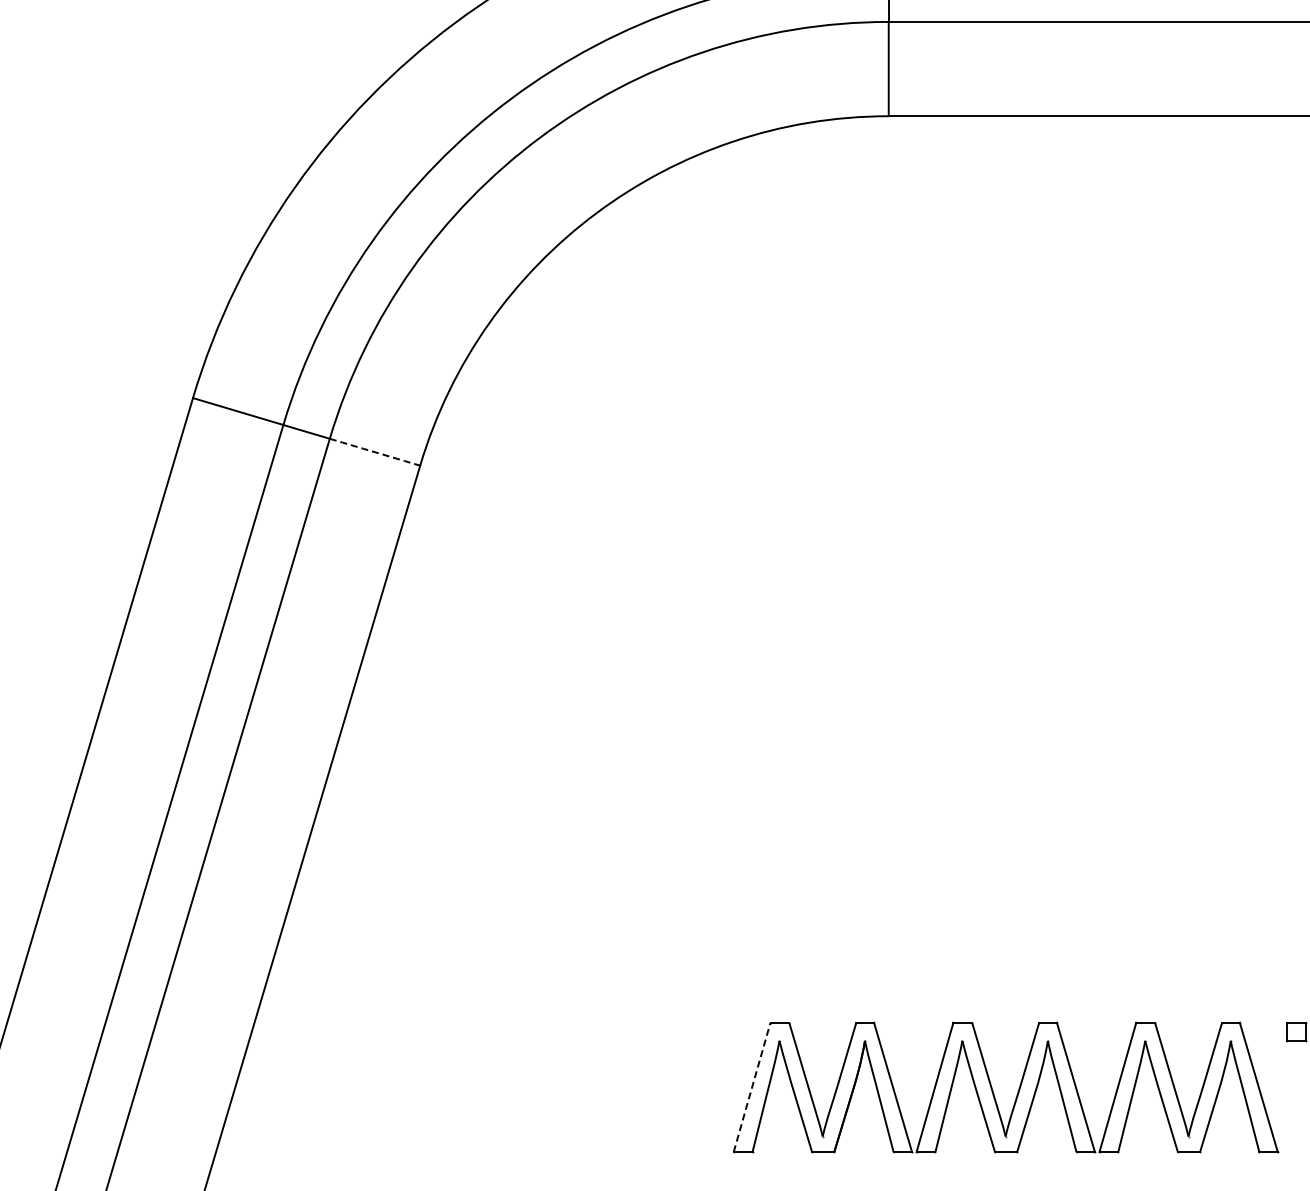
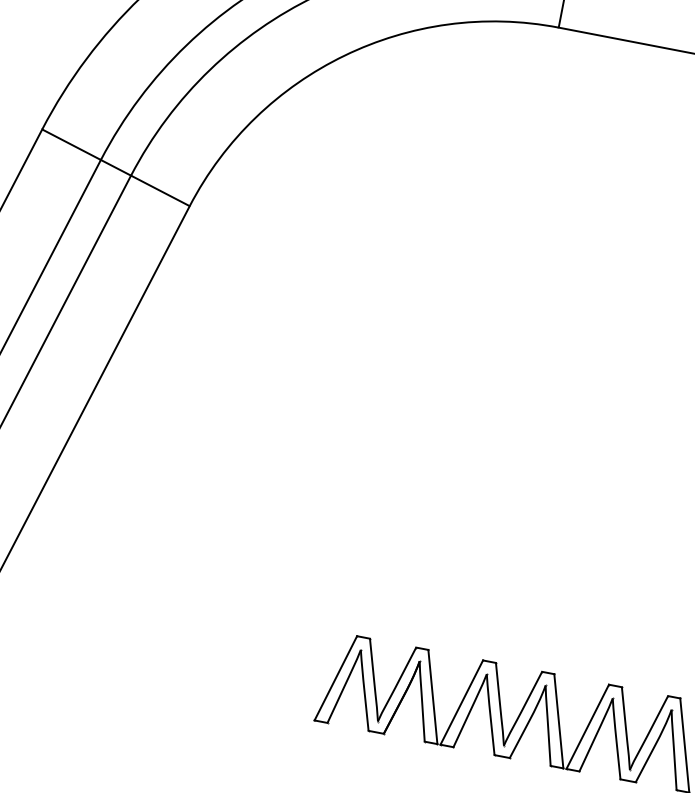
arc: (373, 451) -> (159, 190), dashed -> solid
line: (752, 1086) -> (336, 677), dashed -> solid

